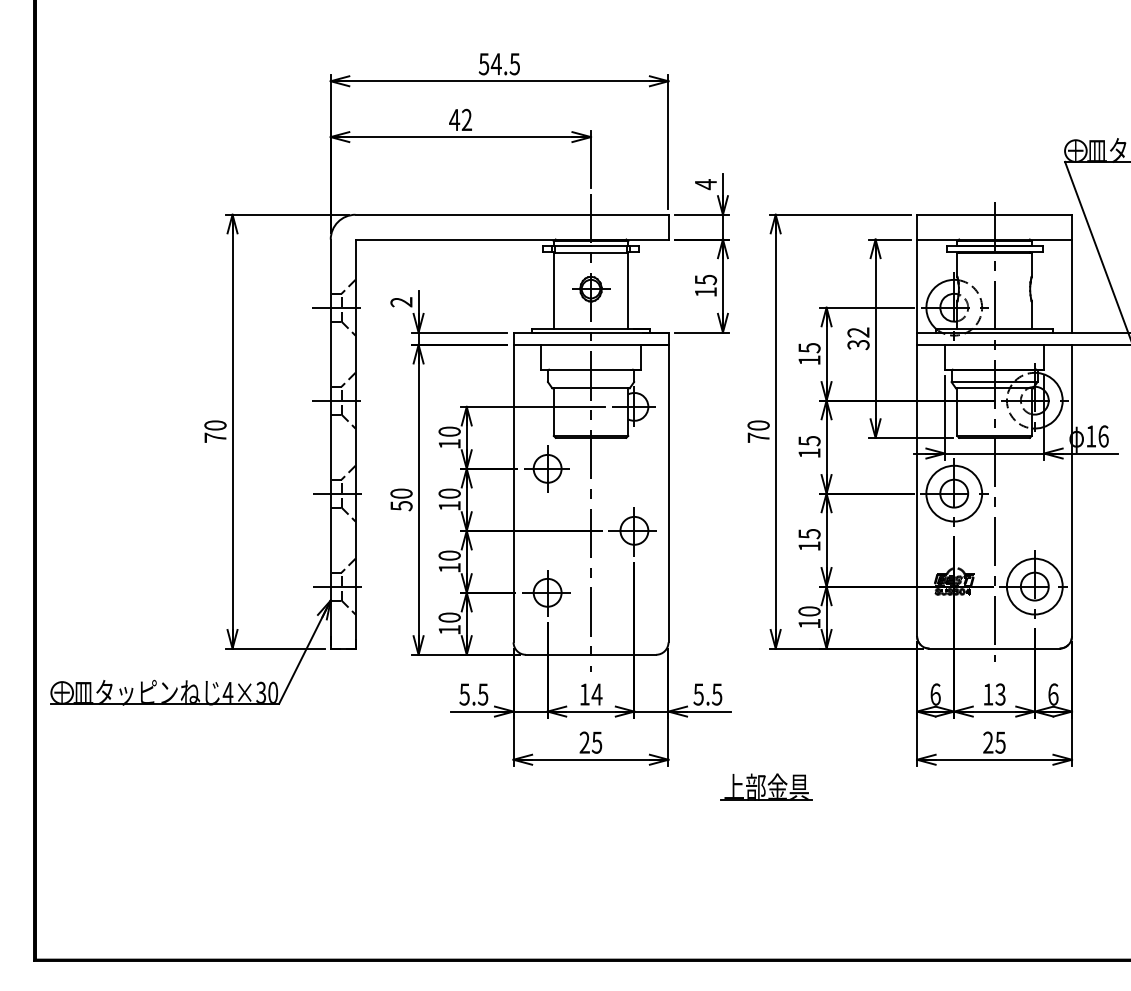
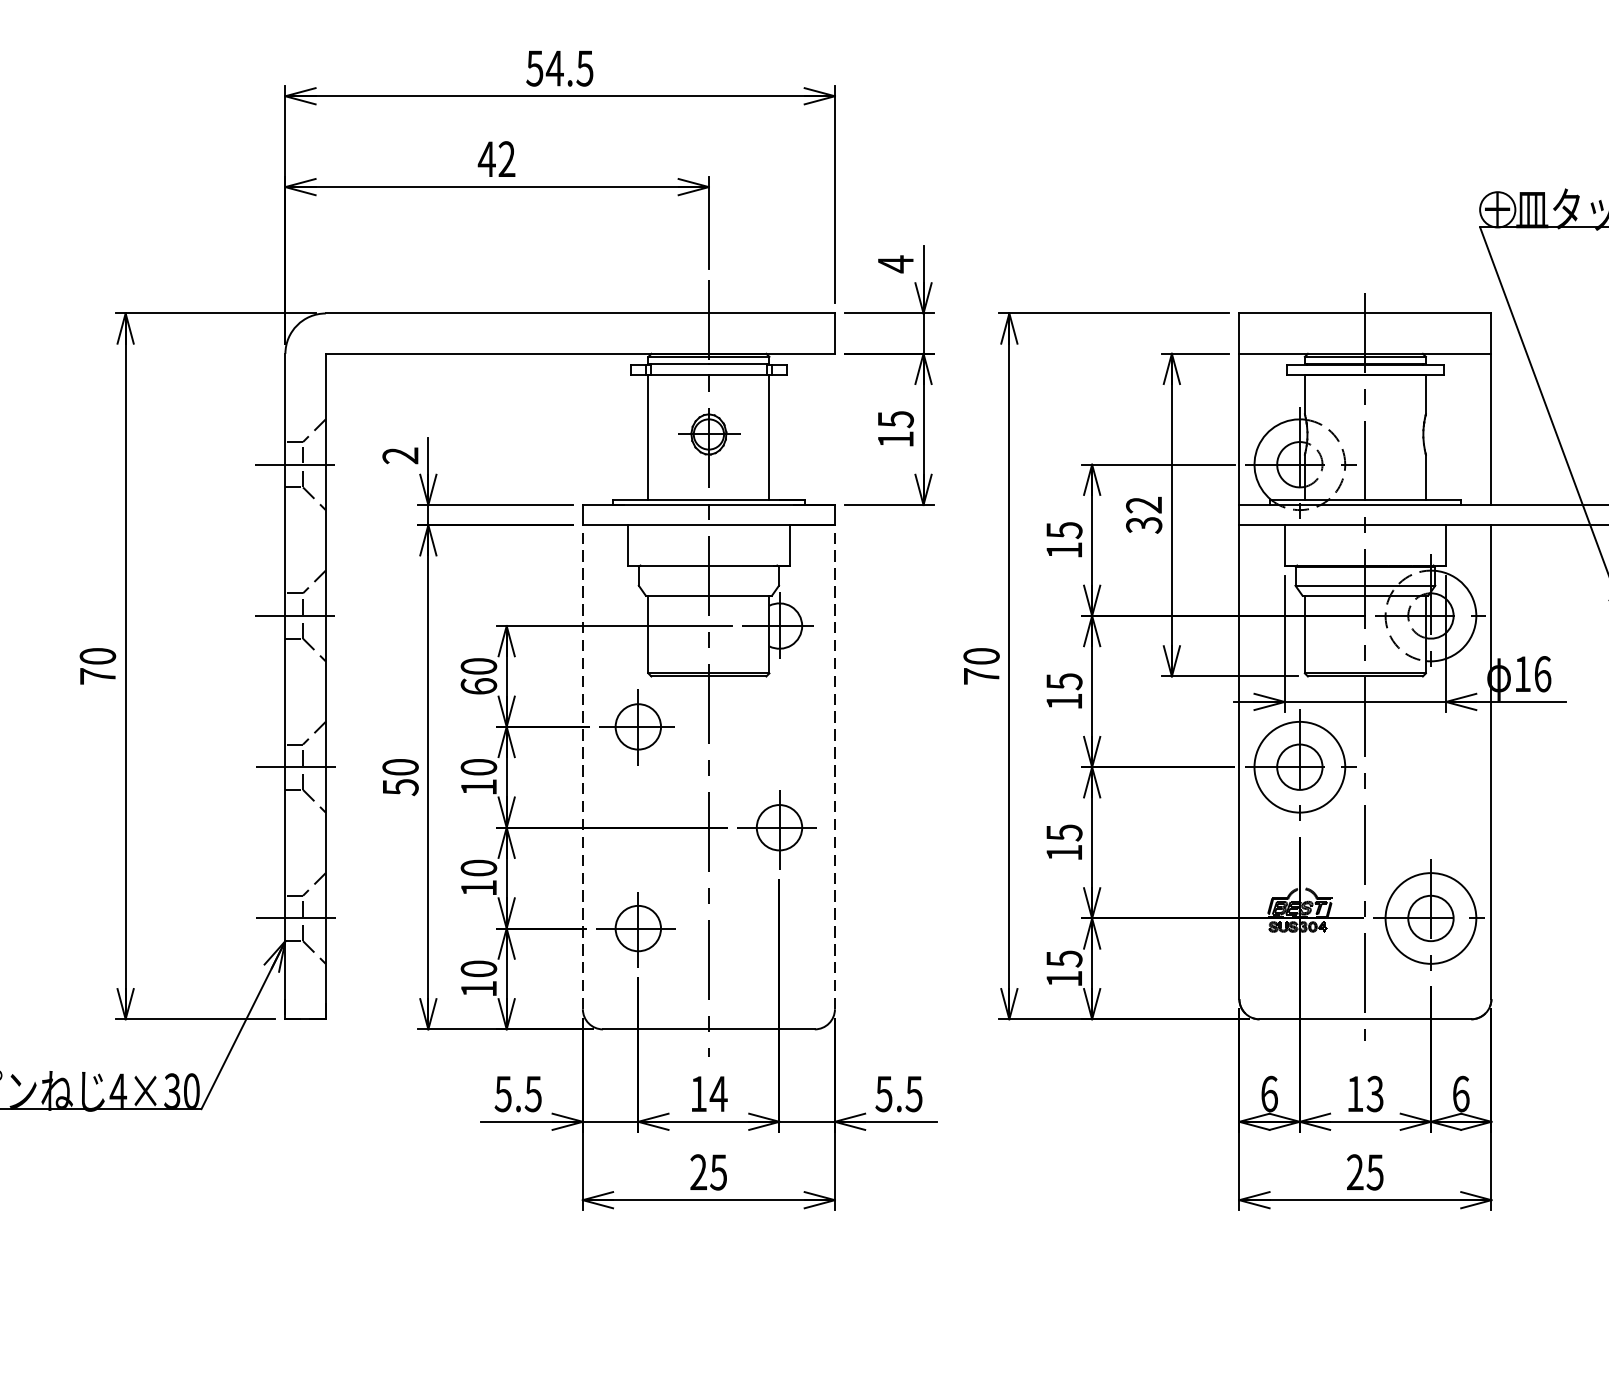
text: (449, 443) -> (478, 685), 10 -> 60
line: (513, 493) -> (582, 766), solid -> dashed
line: (668, 493) -> (834, 766), solid -> dashed
text: (809, 611) -> (1064, 958), 10 -> 15
part: (766, 786) -> (994, 1243), removed

